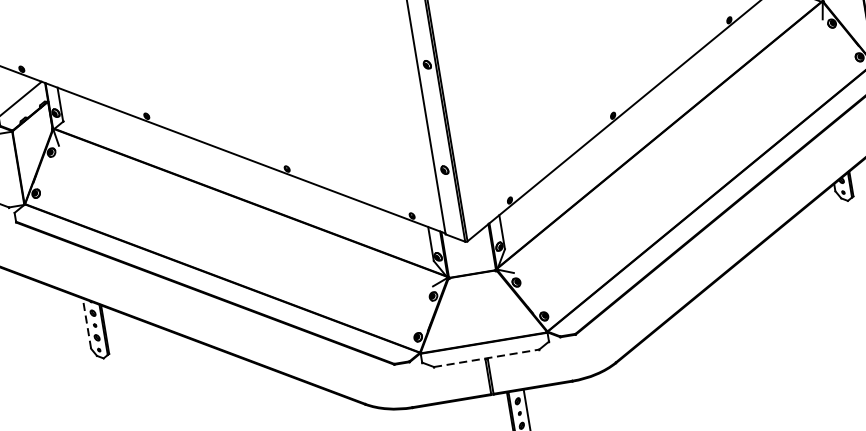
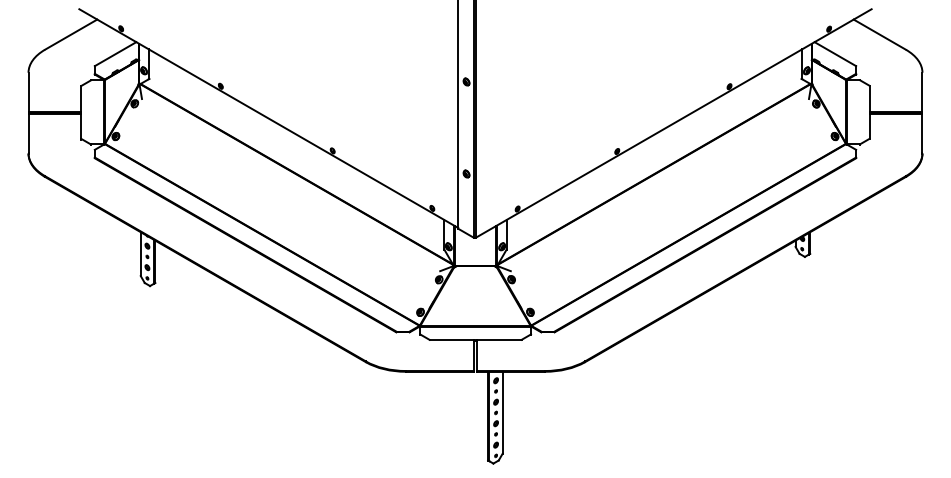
line: (86, 324) -> (140, 254), dashed -> solid
line: (486, 357) -> (475, 339), dashed -> solid

